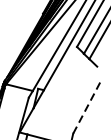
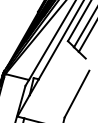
line: (86, 107) -> (76, 94), dashed -> solid

